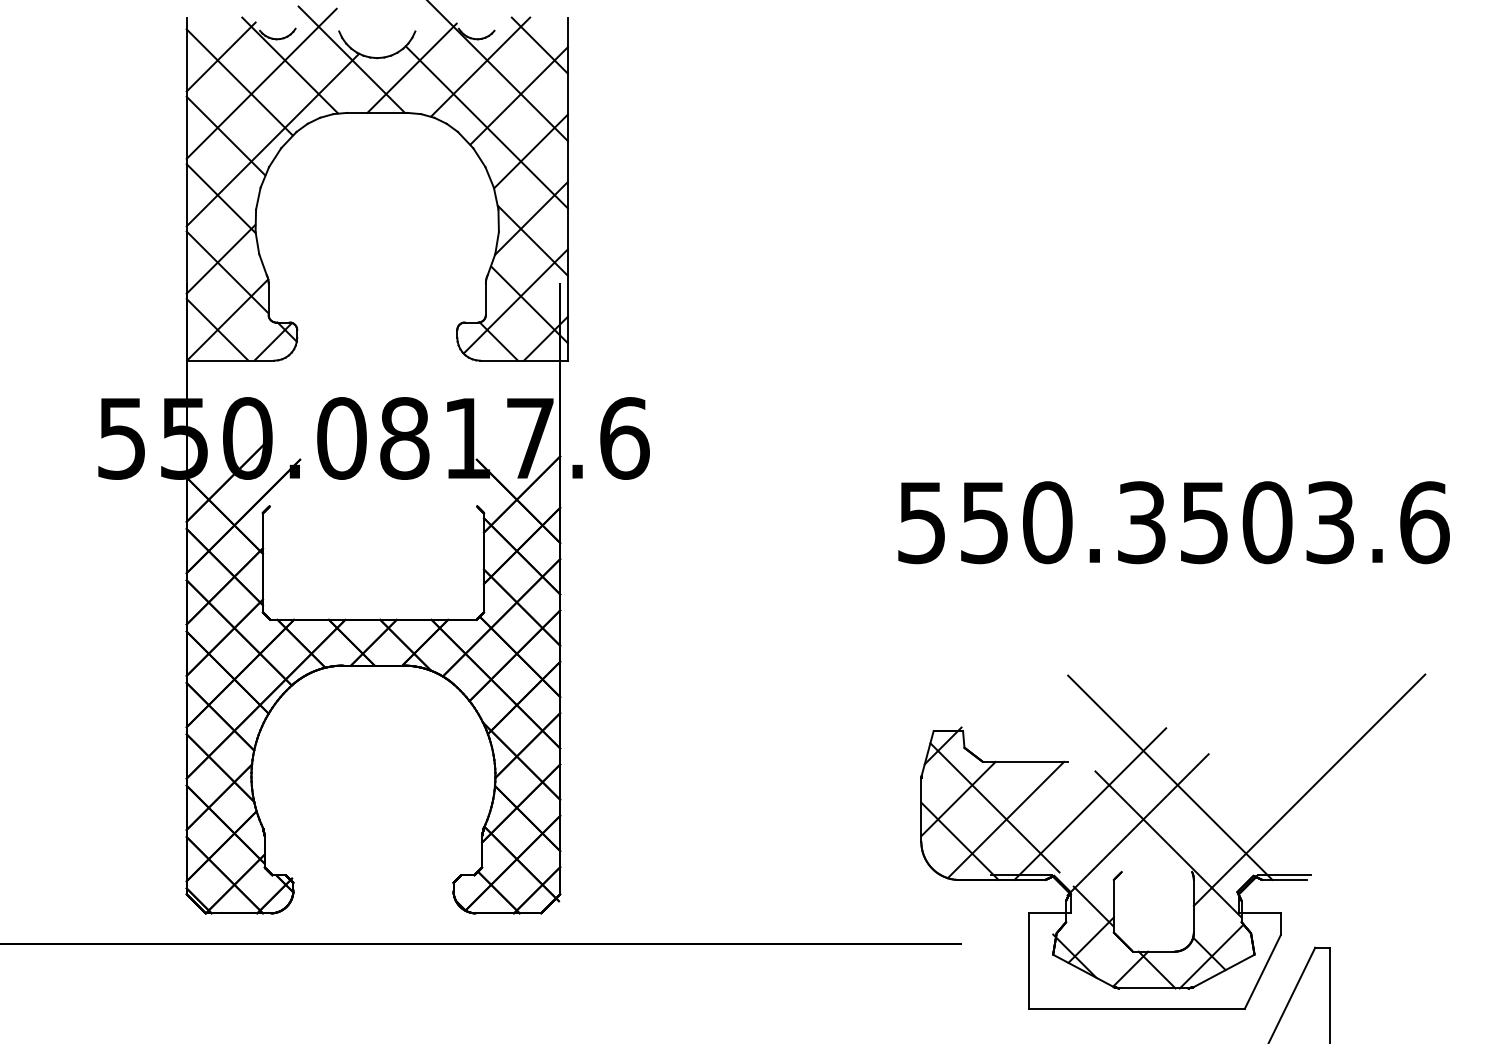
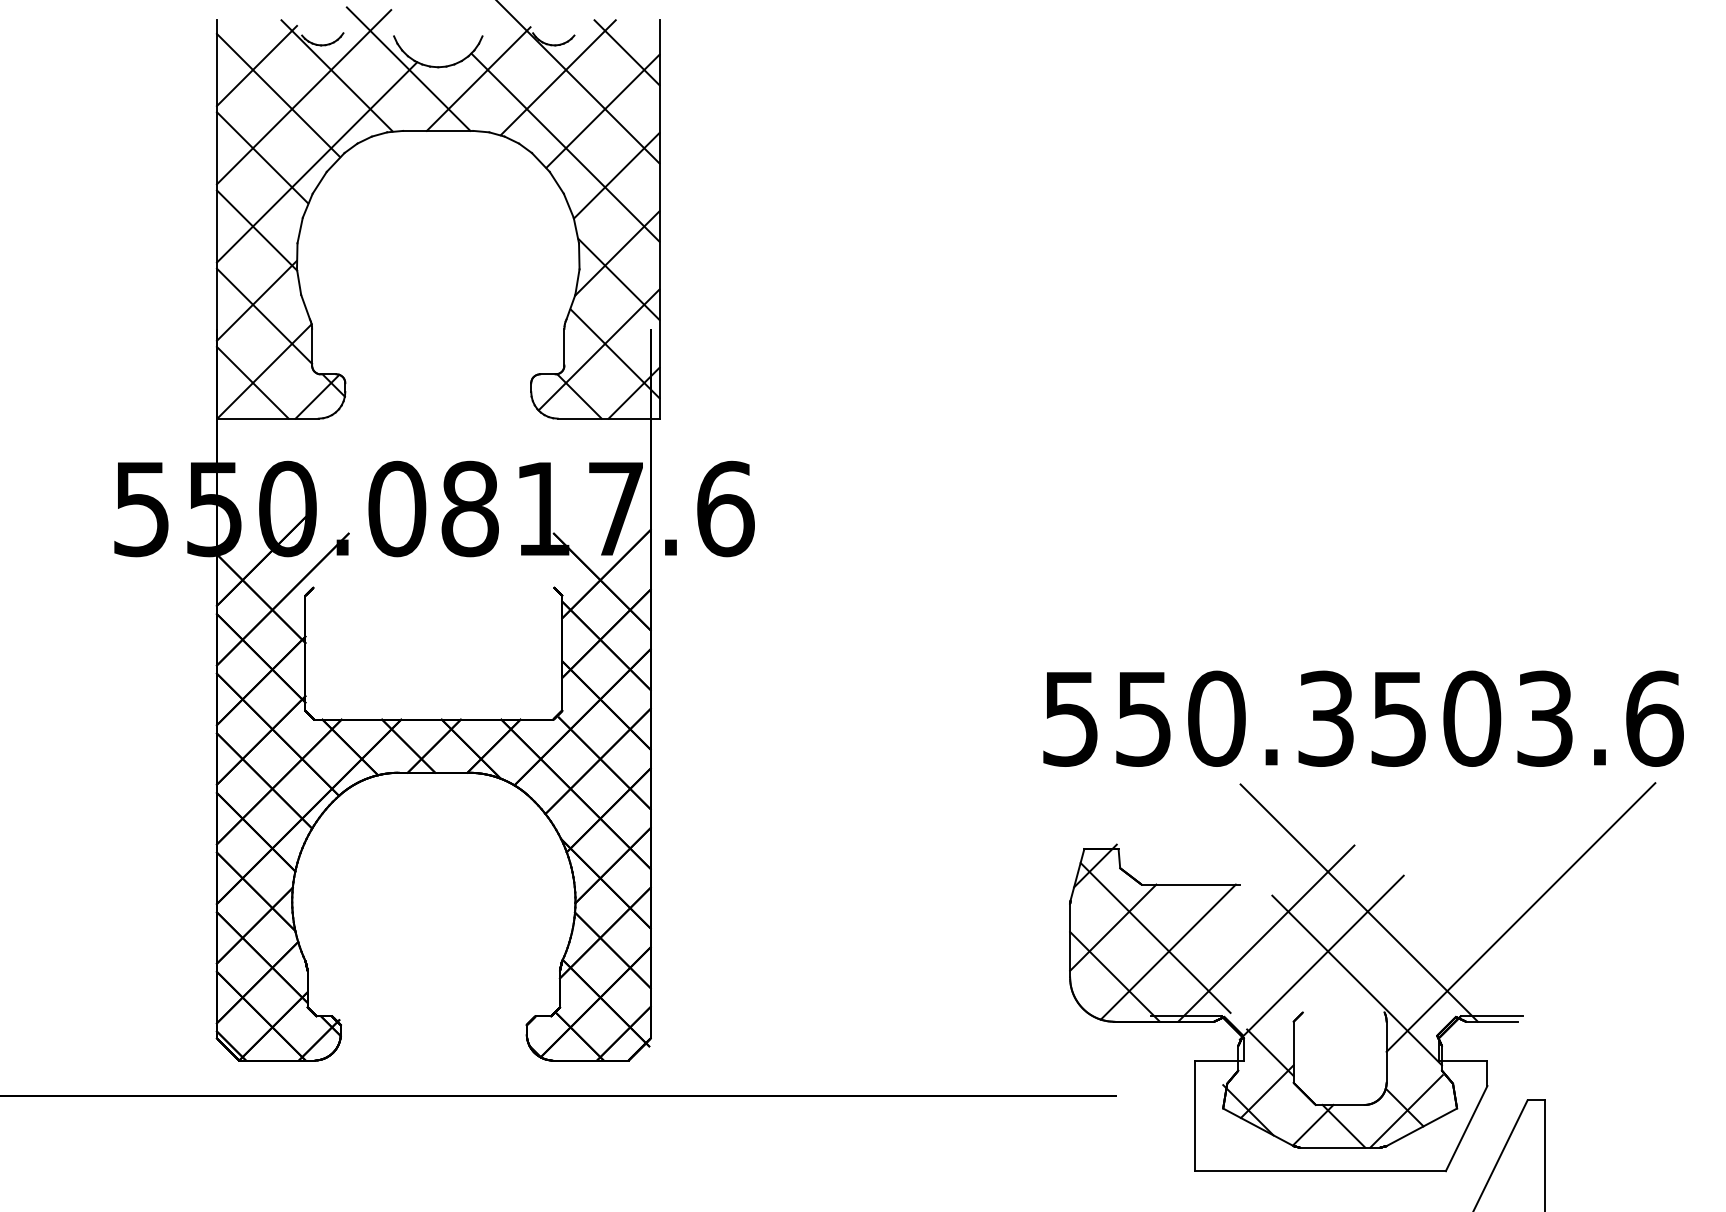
text: (1173, 522) -> (1363, 718), moved

